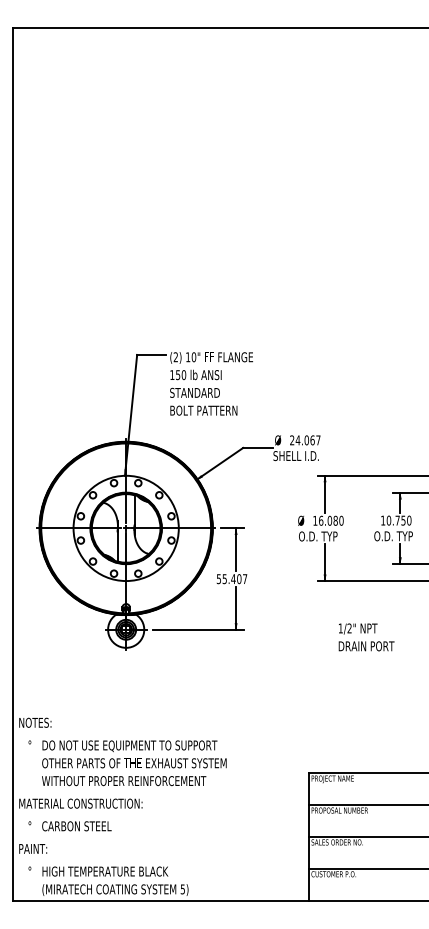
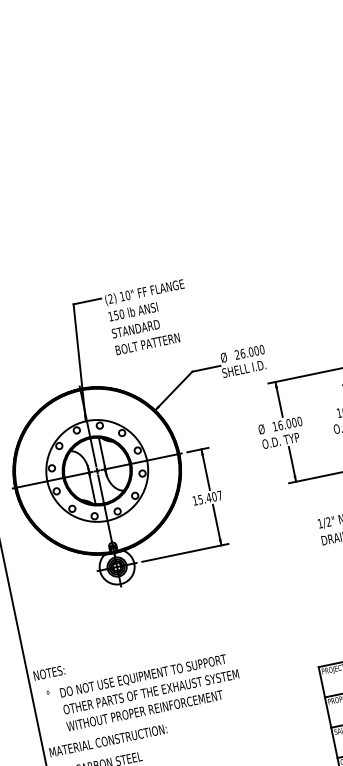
text: (307, 440) -> (251, 352), 24.067 -> 26.000
text: (335, 520) -> (294, 422), 16.080 -> 16.000
text: (218, 579) -> (194, 501), 55.407 -> 15.407

